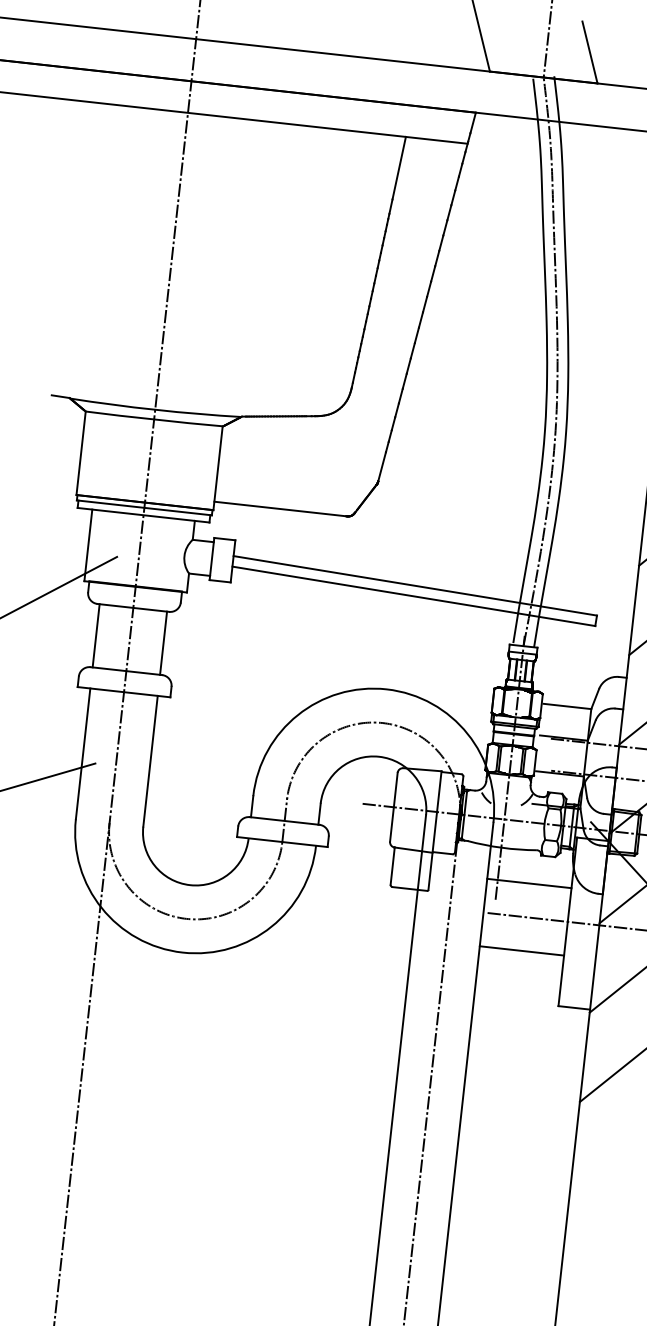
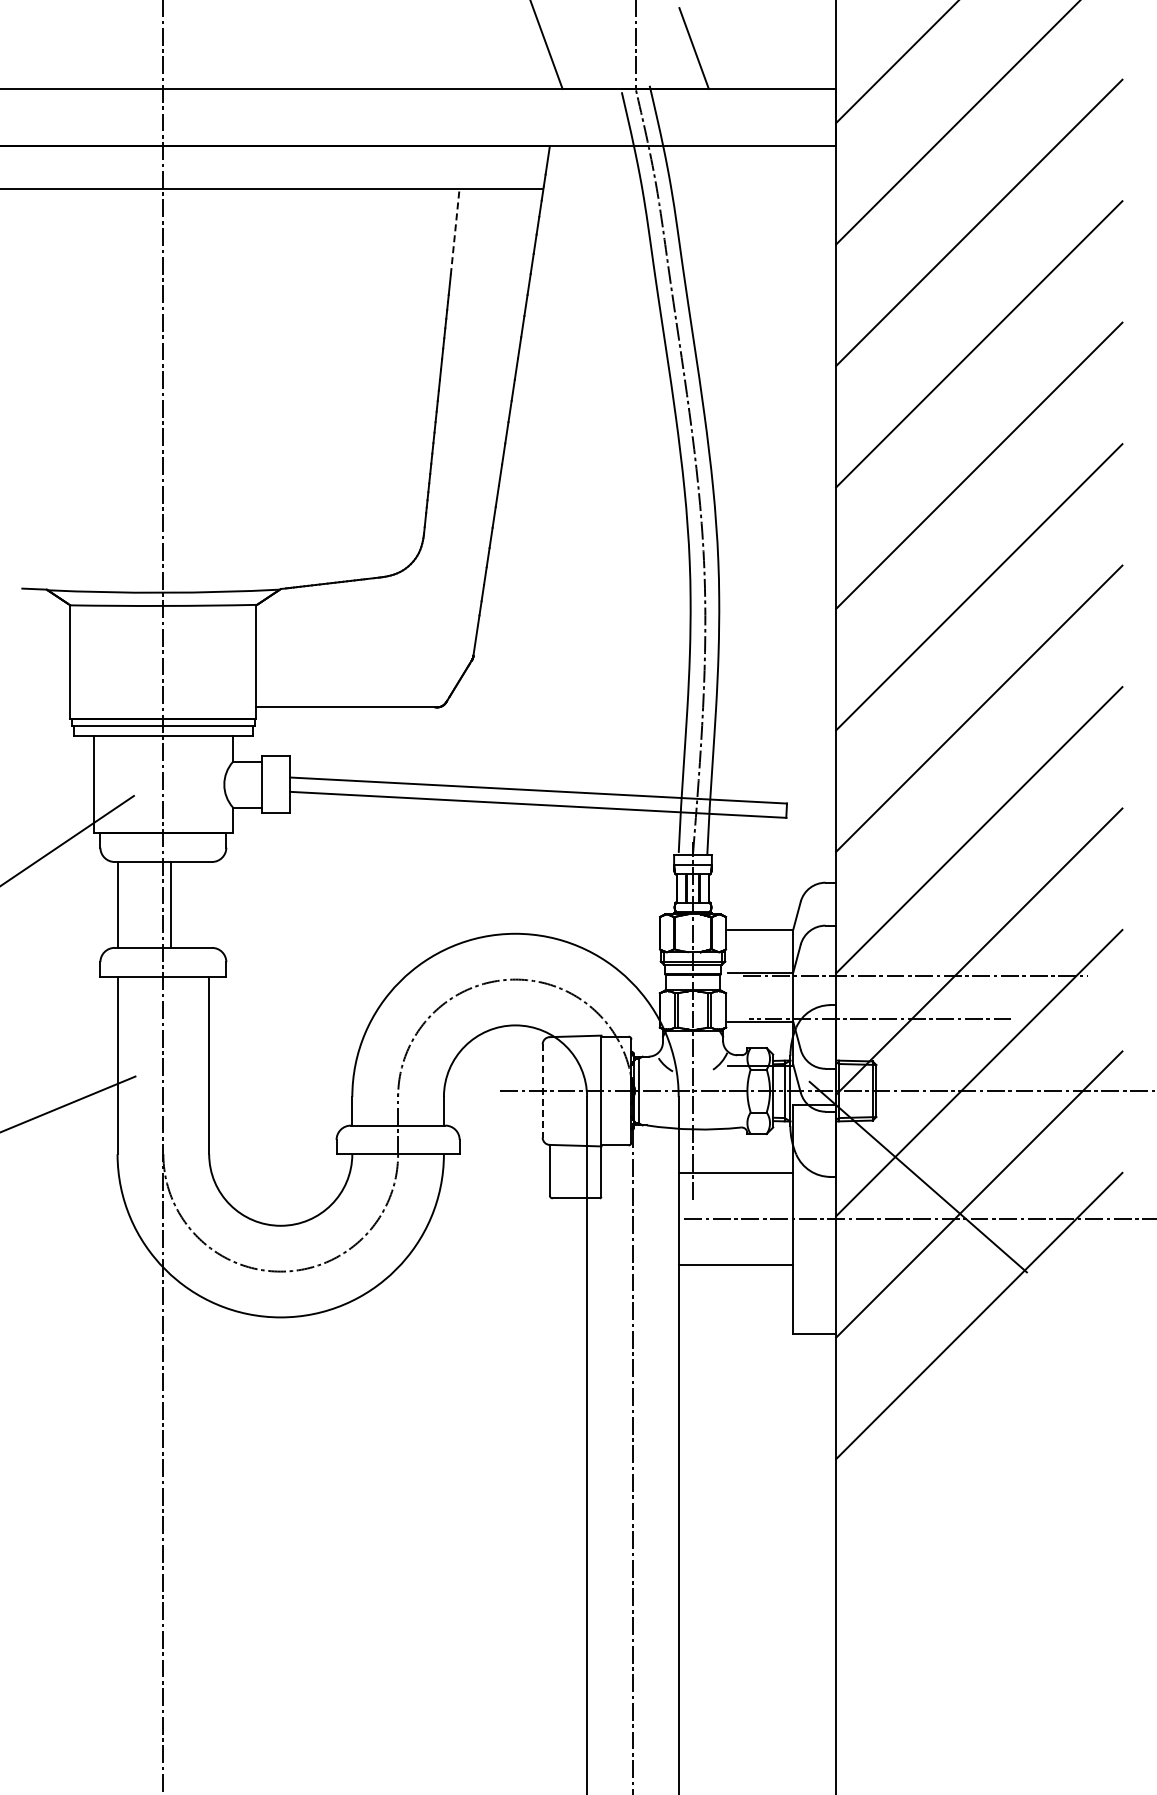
line: (399, 167) -> (455, 231), solid -> dashed
line: (163, 642) -> (171, 904), moved
line: (393, 807) -> (542, 1091), solid -> dashed

